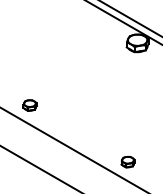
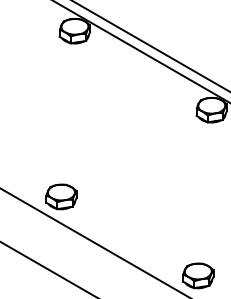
part: (30, 105) -> (61, 196), size x1.67
part: (128, 161) -> (198, 275), size x1.67

